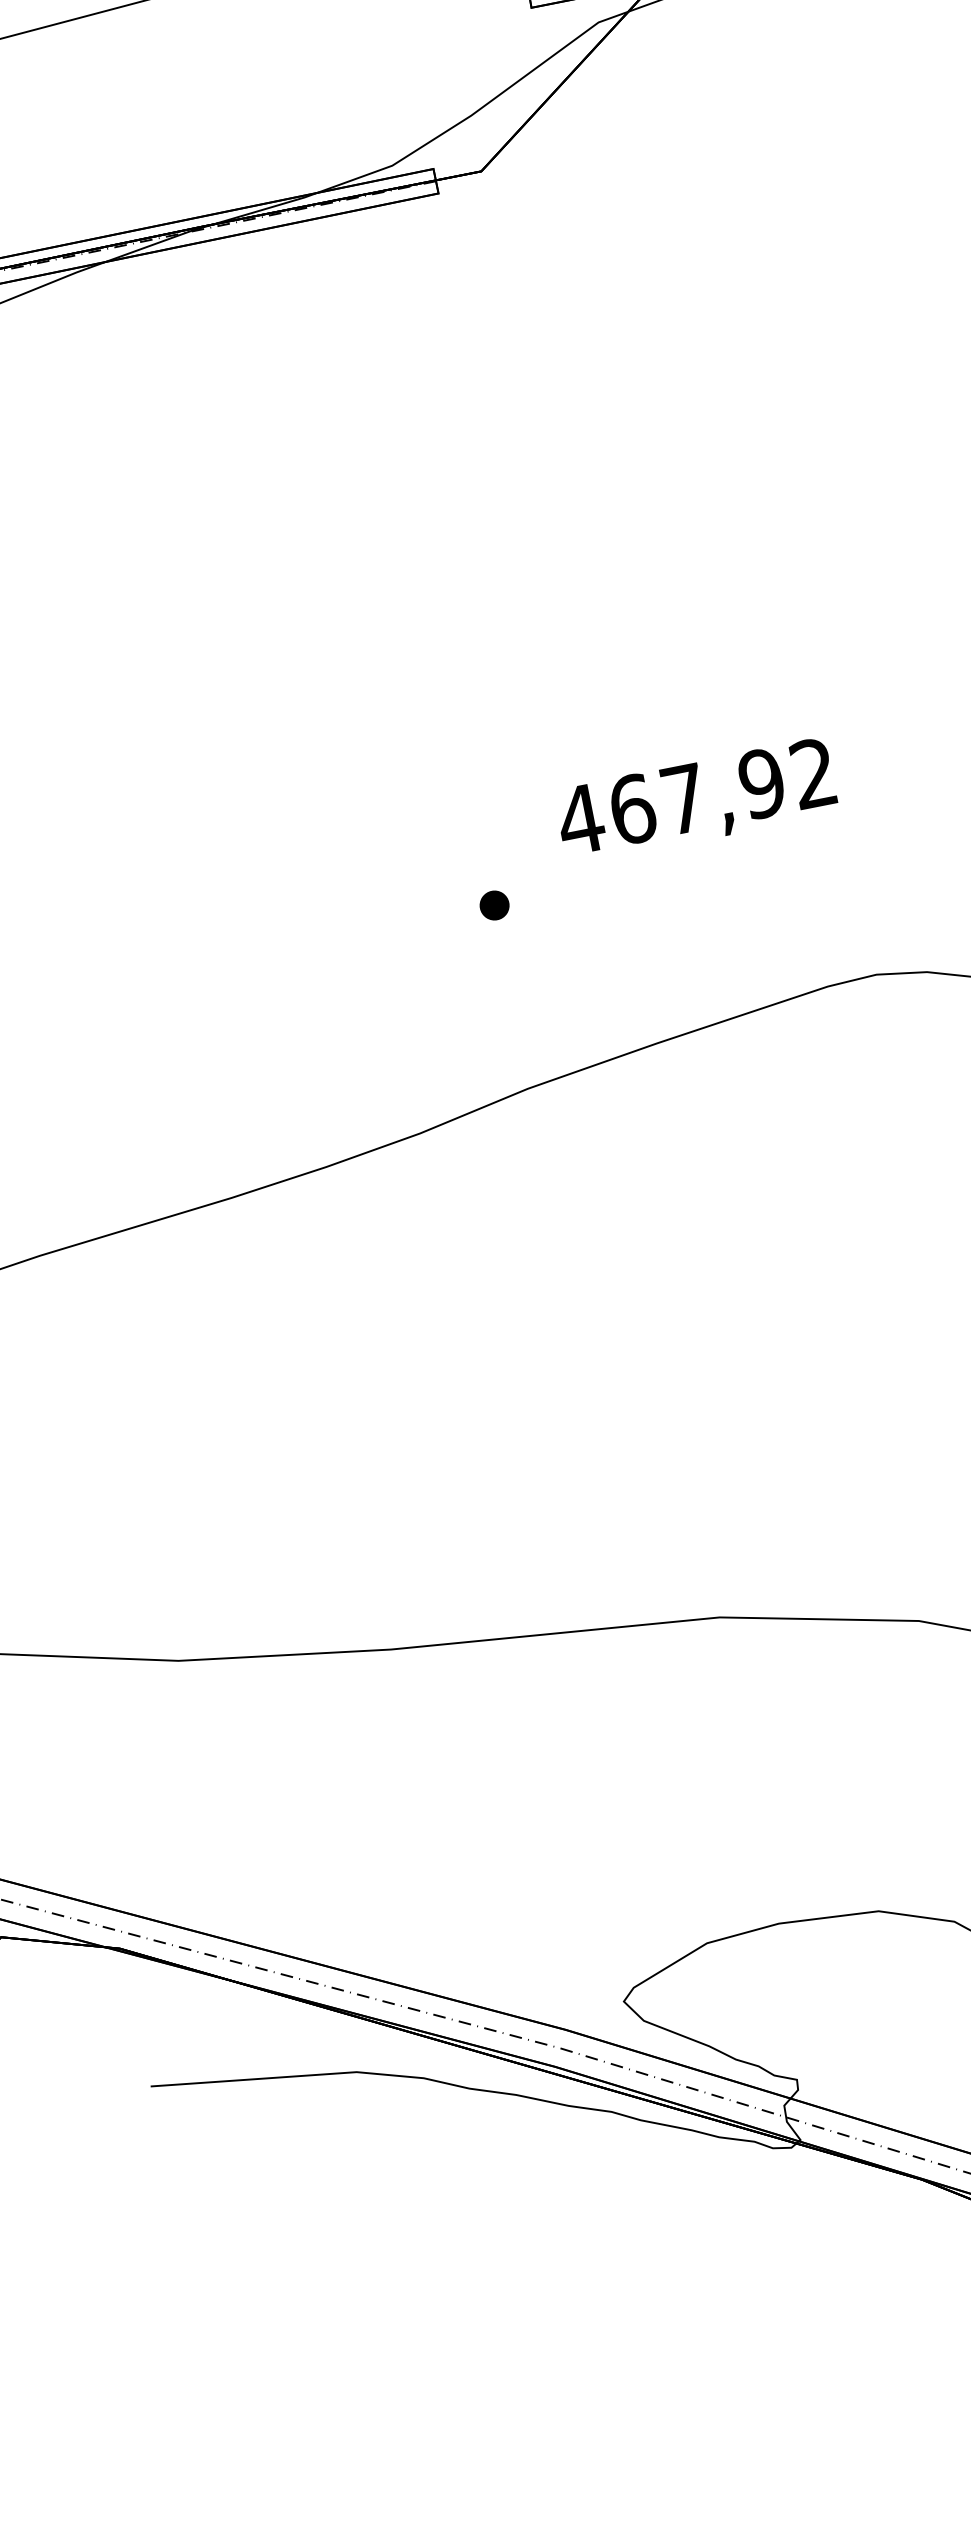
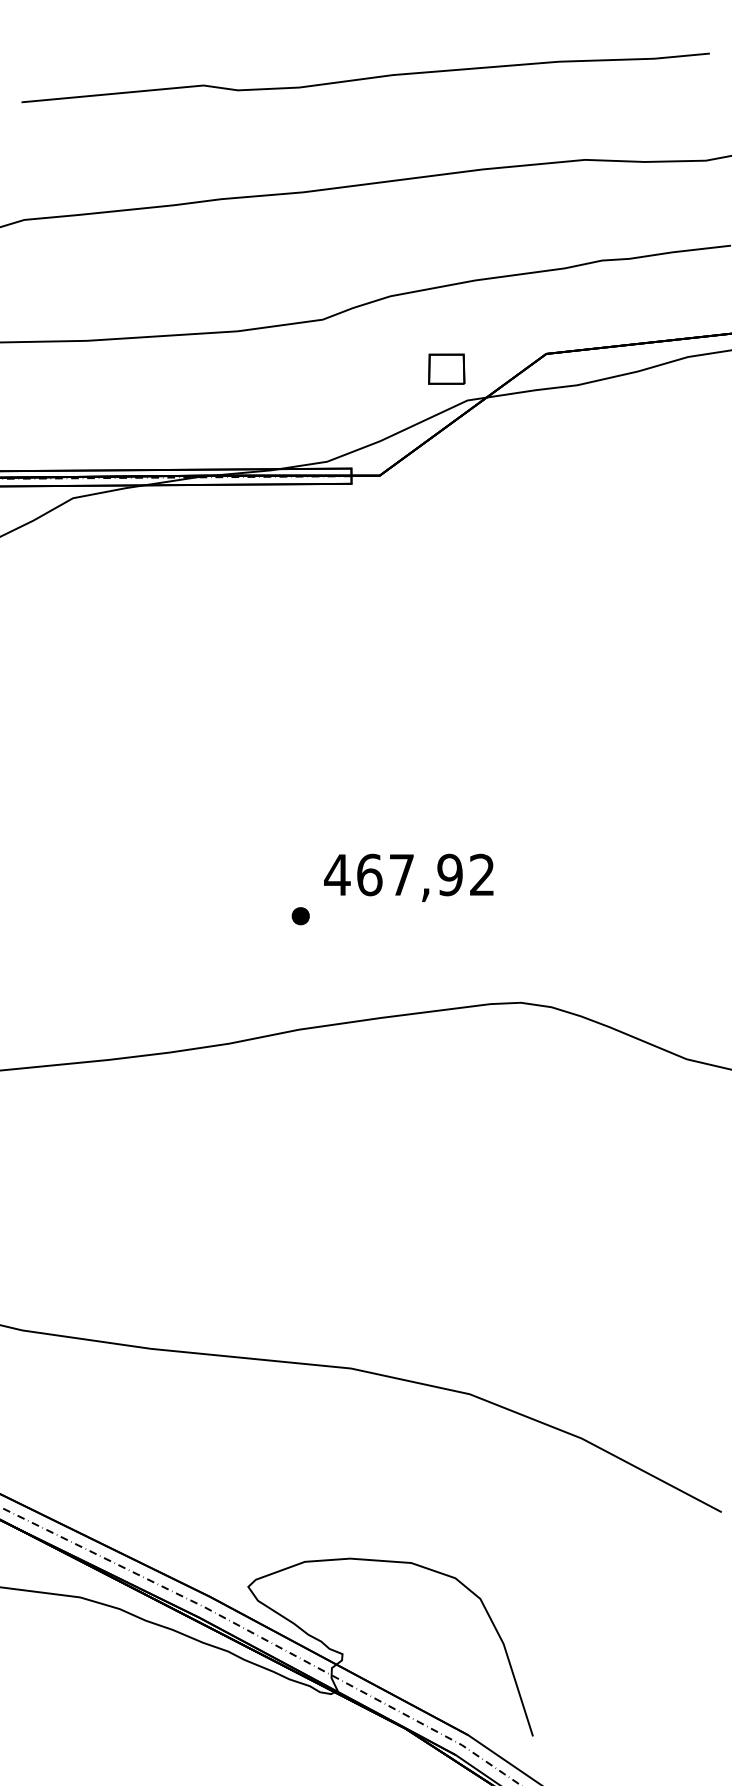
text: (695, 800) -> (408, 877), moved

